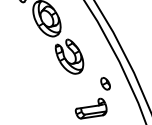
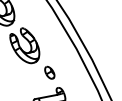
part: (105, 83) -> (49, 72), moved

